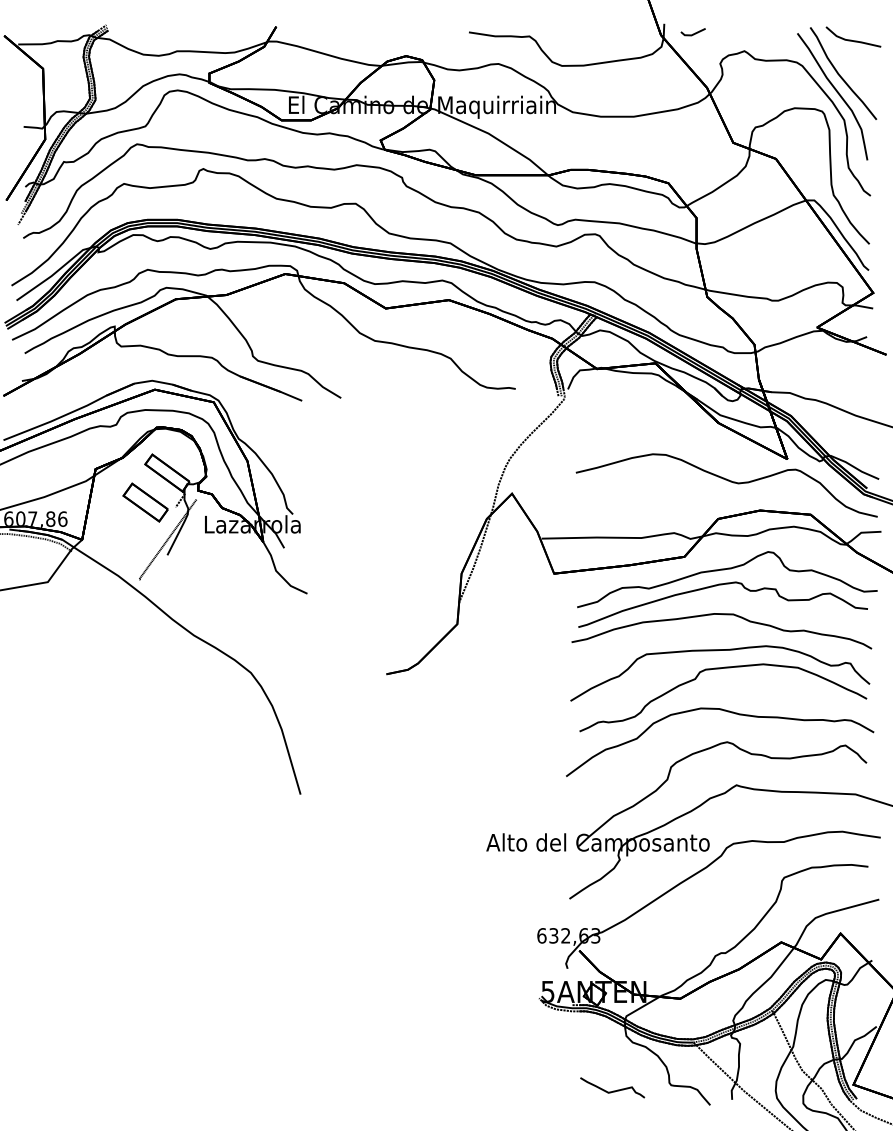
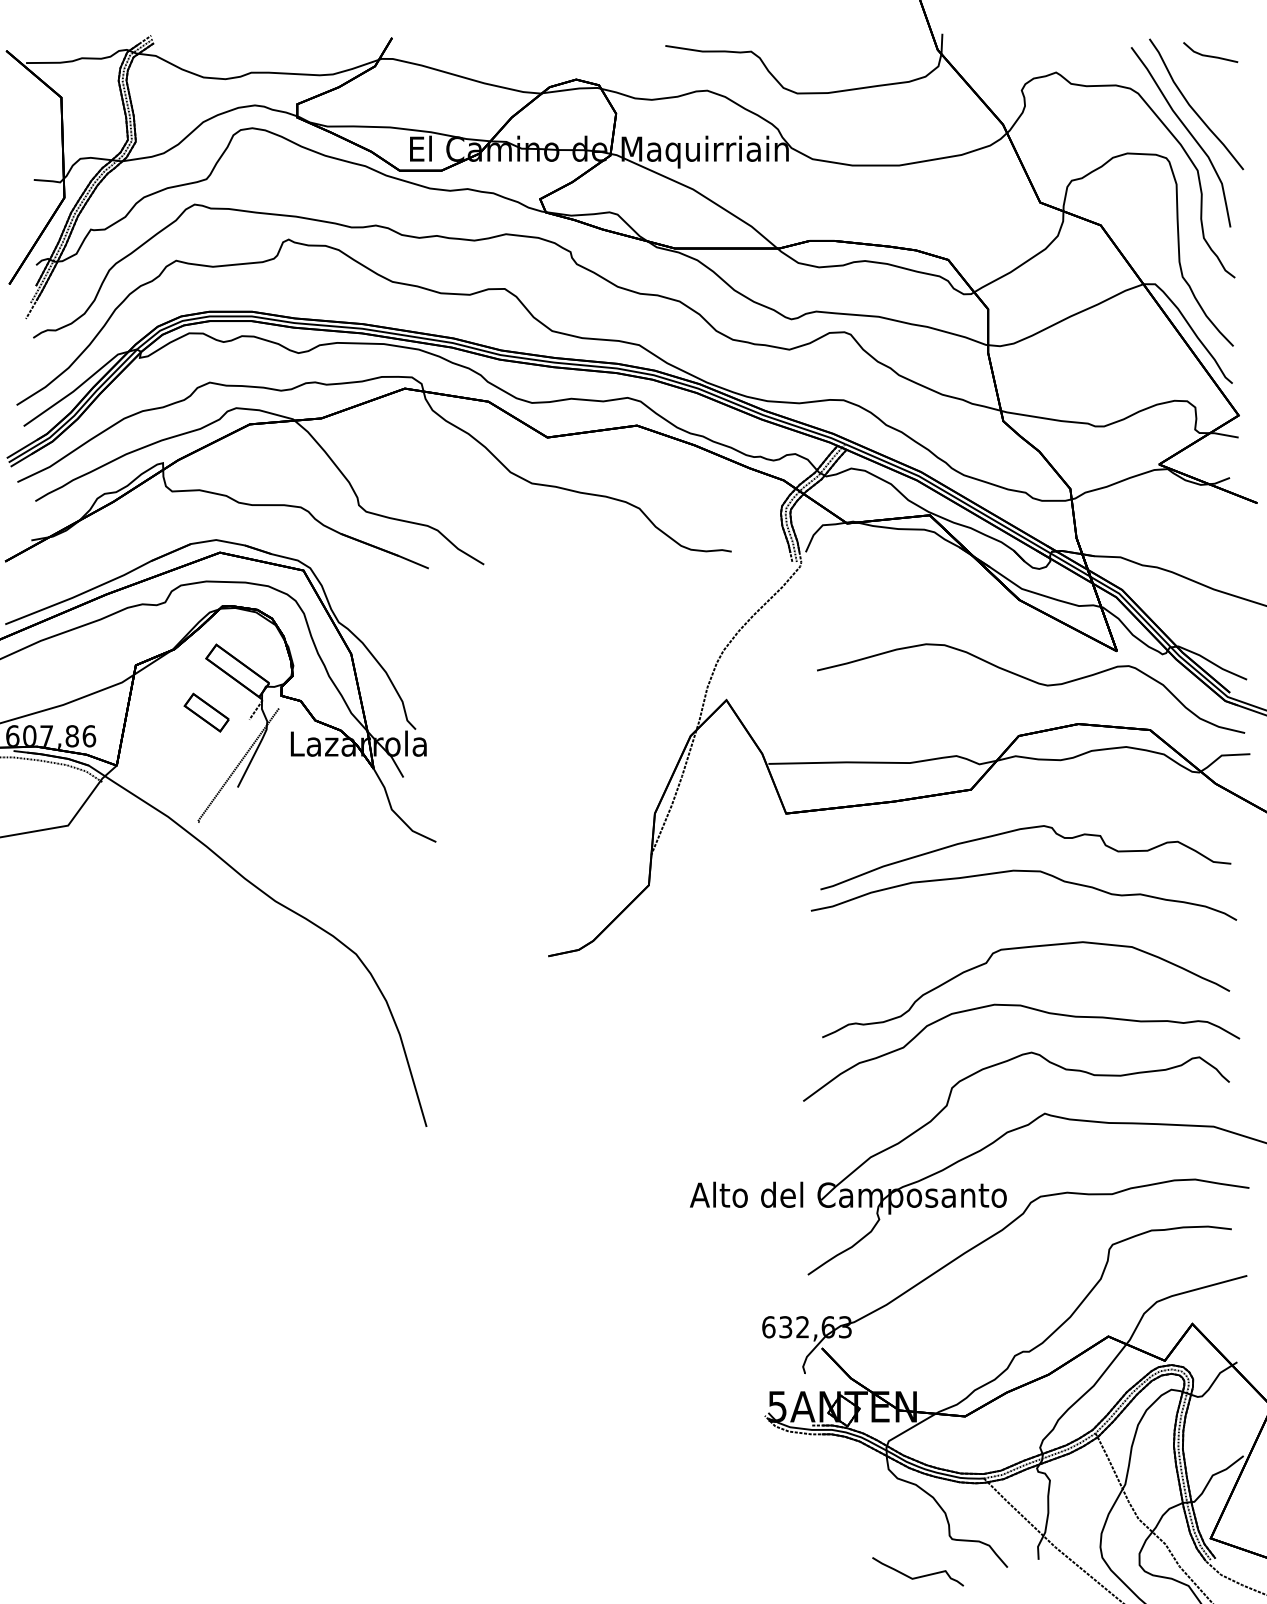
line: (693, 33) -> (984, 47), removed
part: (853, 37) -> (1210, 52), size x0.7
part: (145, 502) -> (206, 712), size x0.7
part: (725, 570) -> (1028, 808), removed
part: (720, 650) -> (1021, 922), removed
curve: (615, 1090) -> (921, 1575), moved

